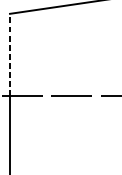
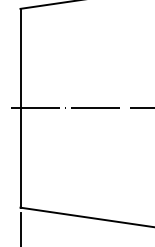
line: (10, 54) -> (20, 58), dashed -> solid

